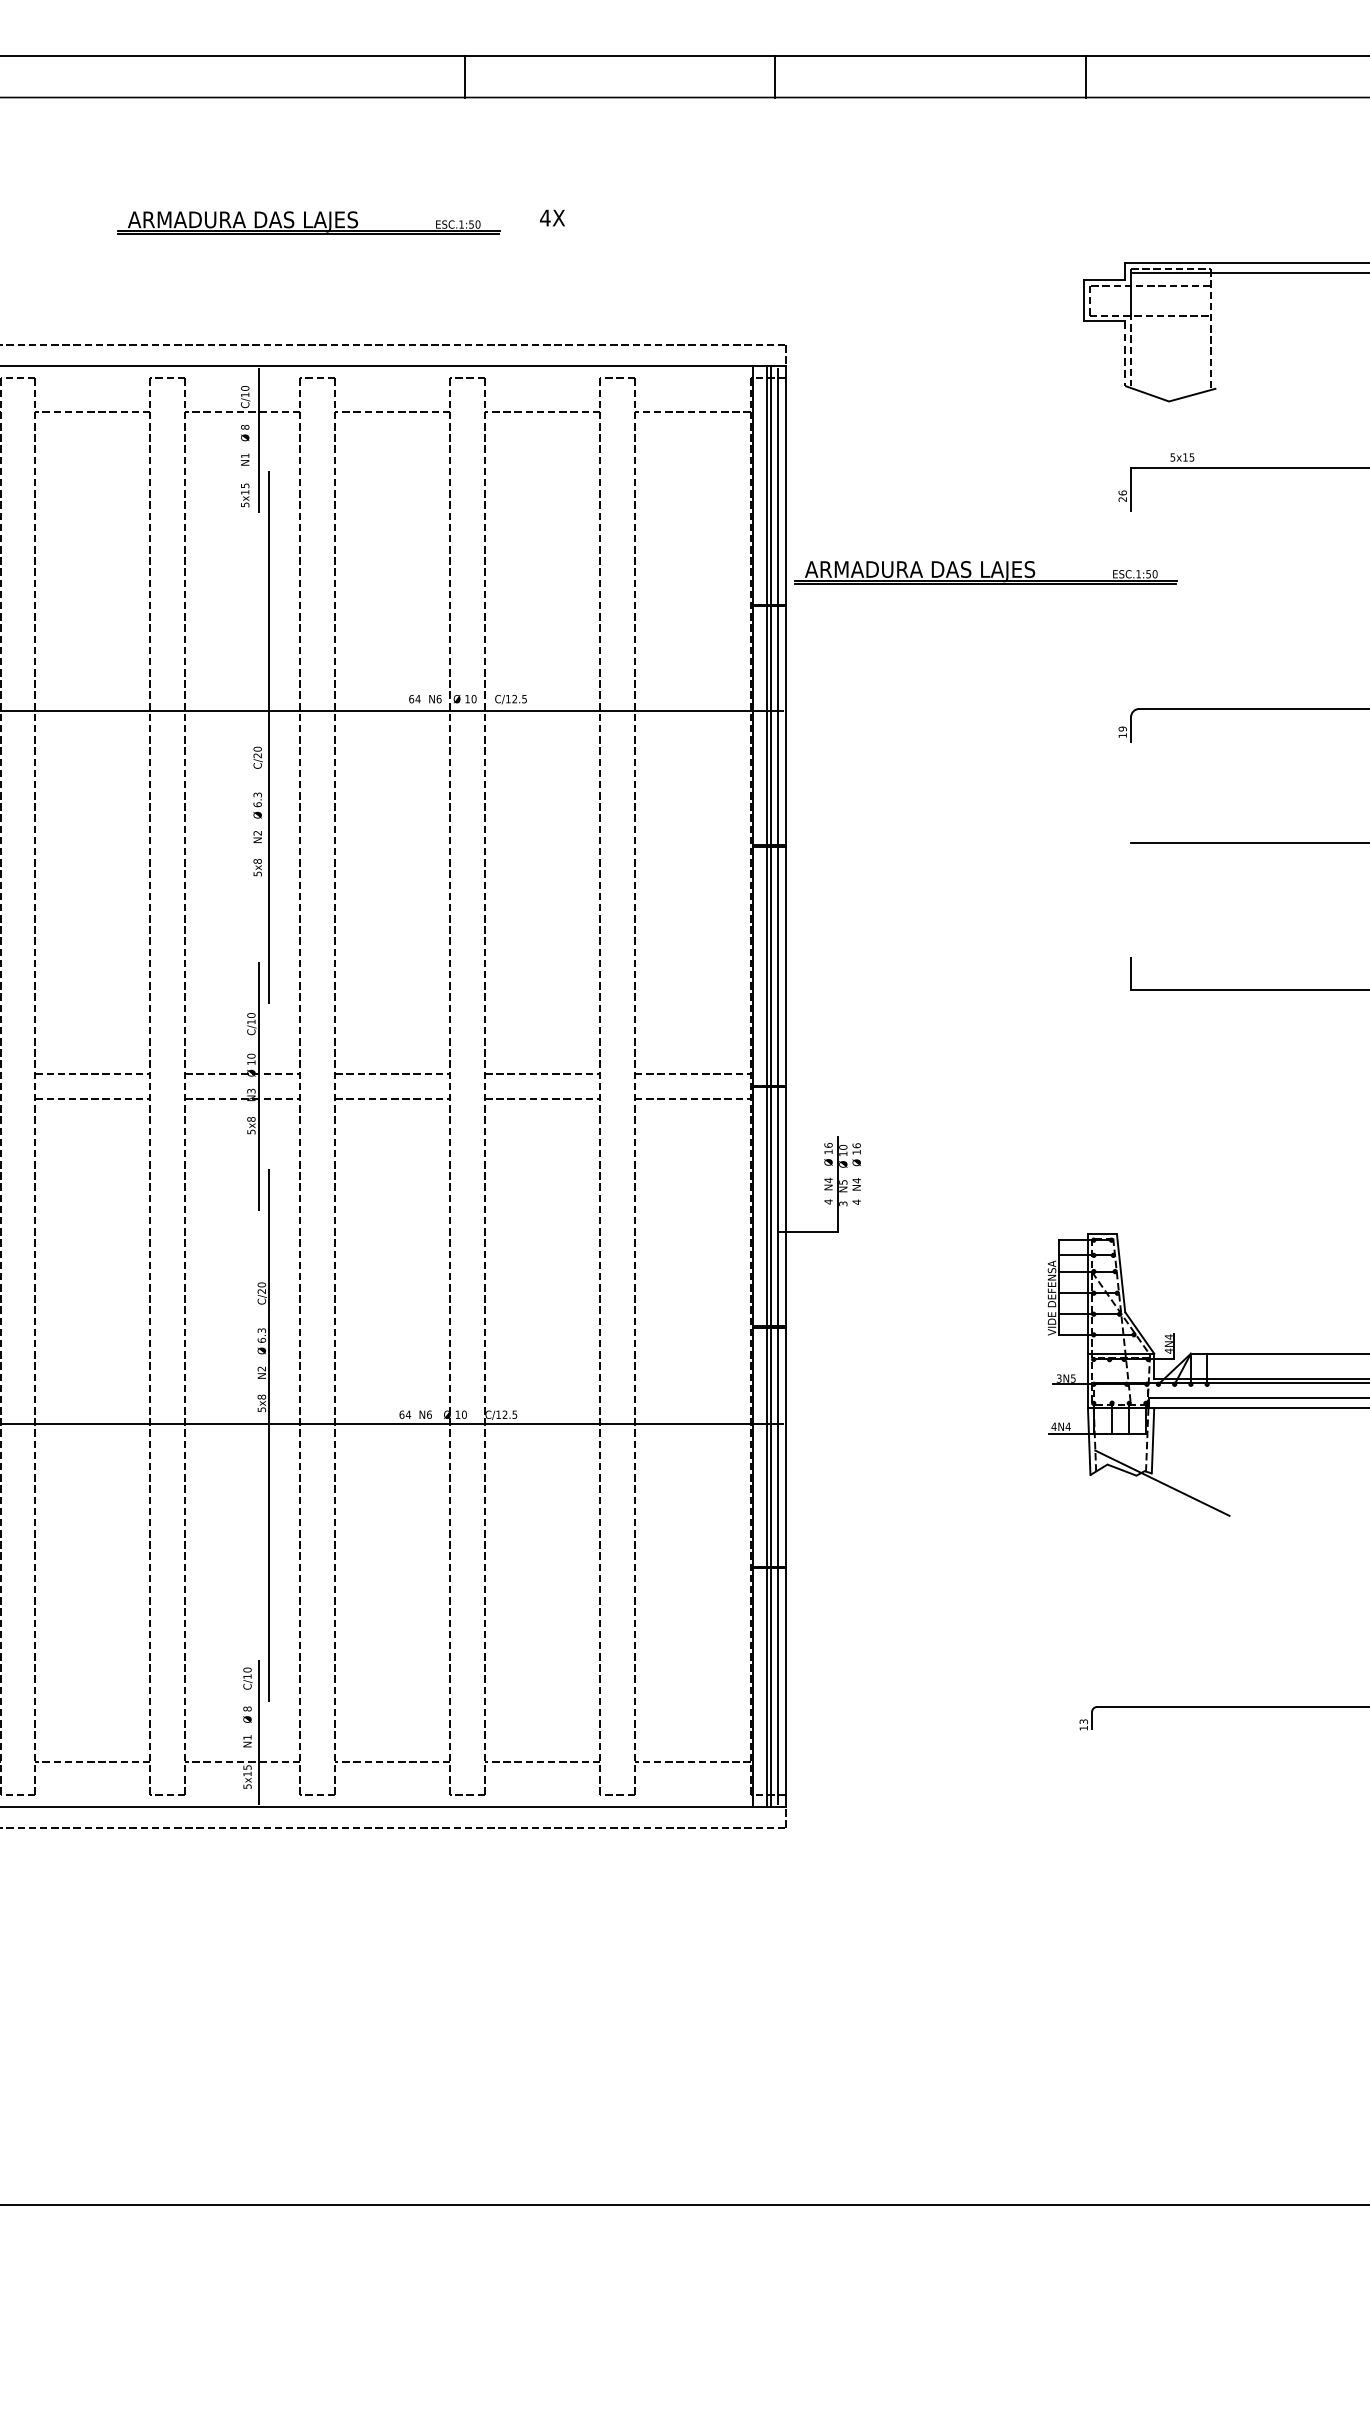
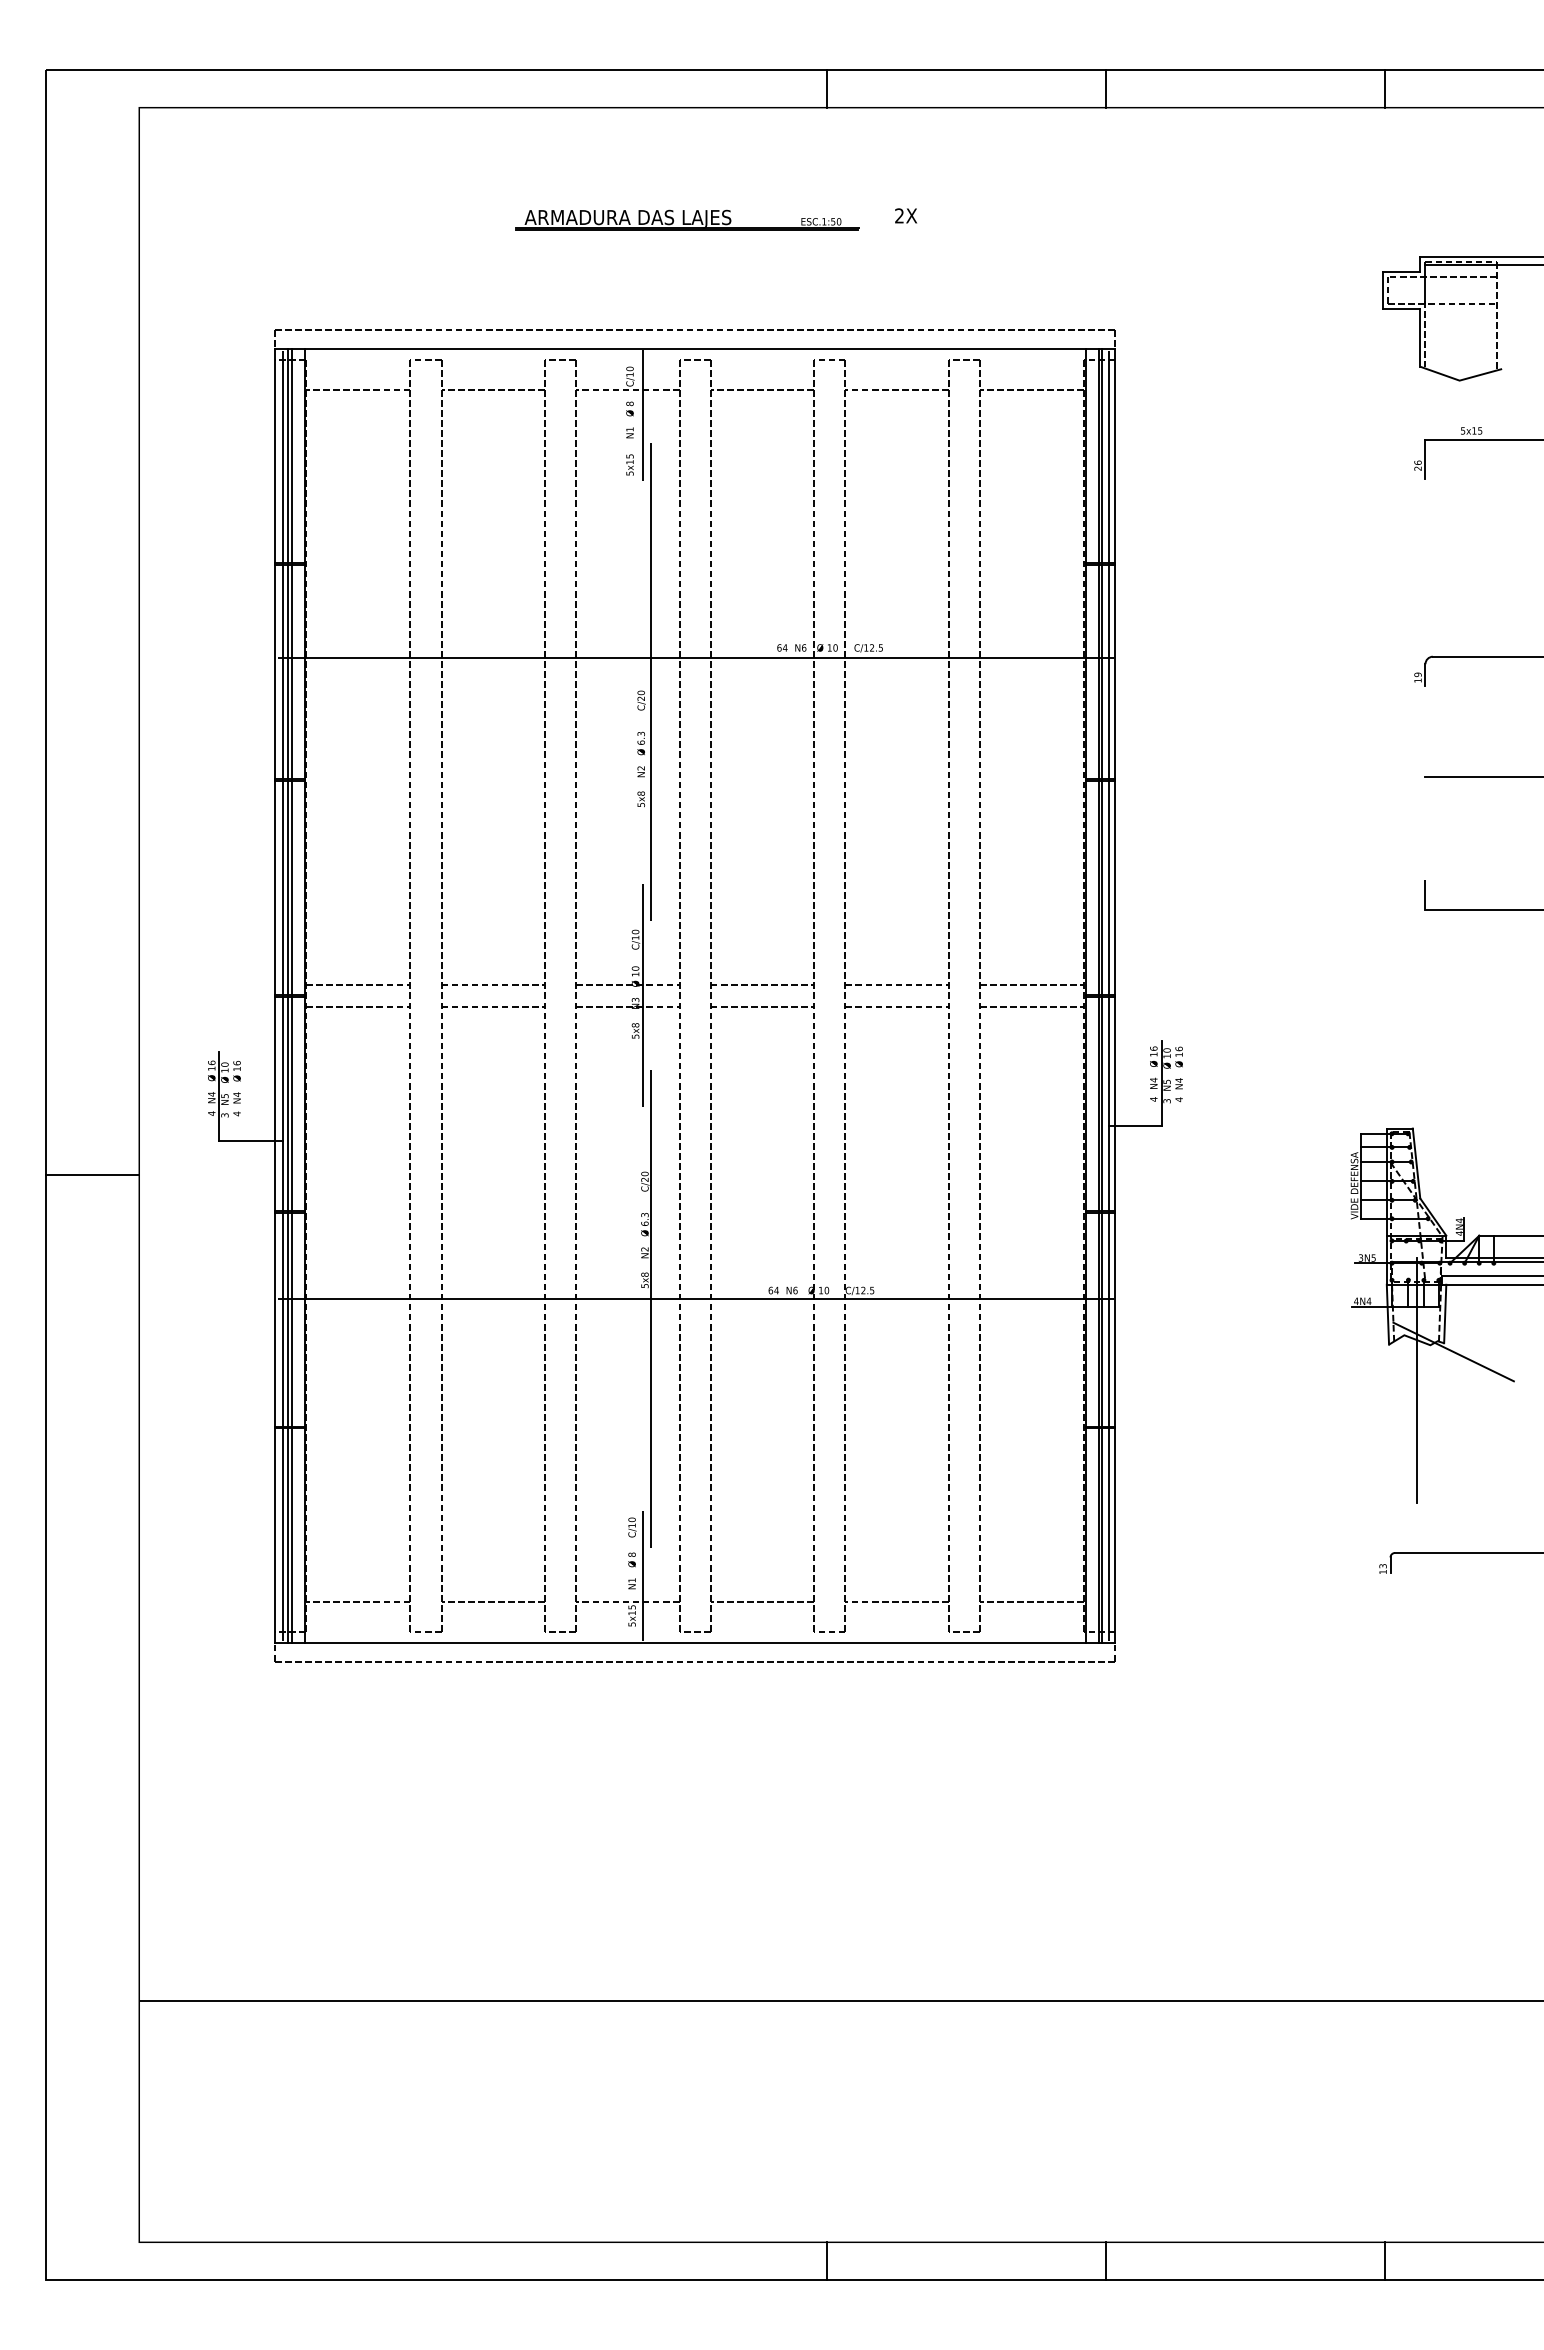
text: (545, 217) -> (899, 215), 4X -> 2X
line: (1125, 354) -> (1420, 338), dashed -> solid
part: (986, 571) -> (1295, 533), removed
line: (1121, 1514) -> (1416, 1380), added

